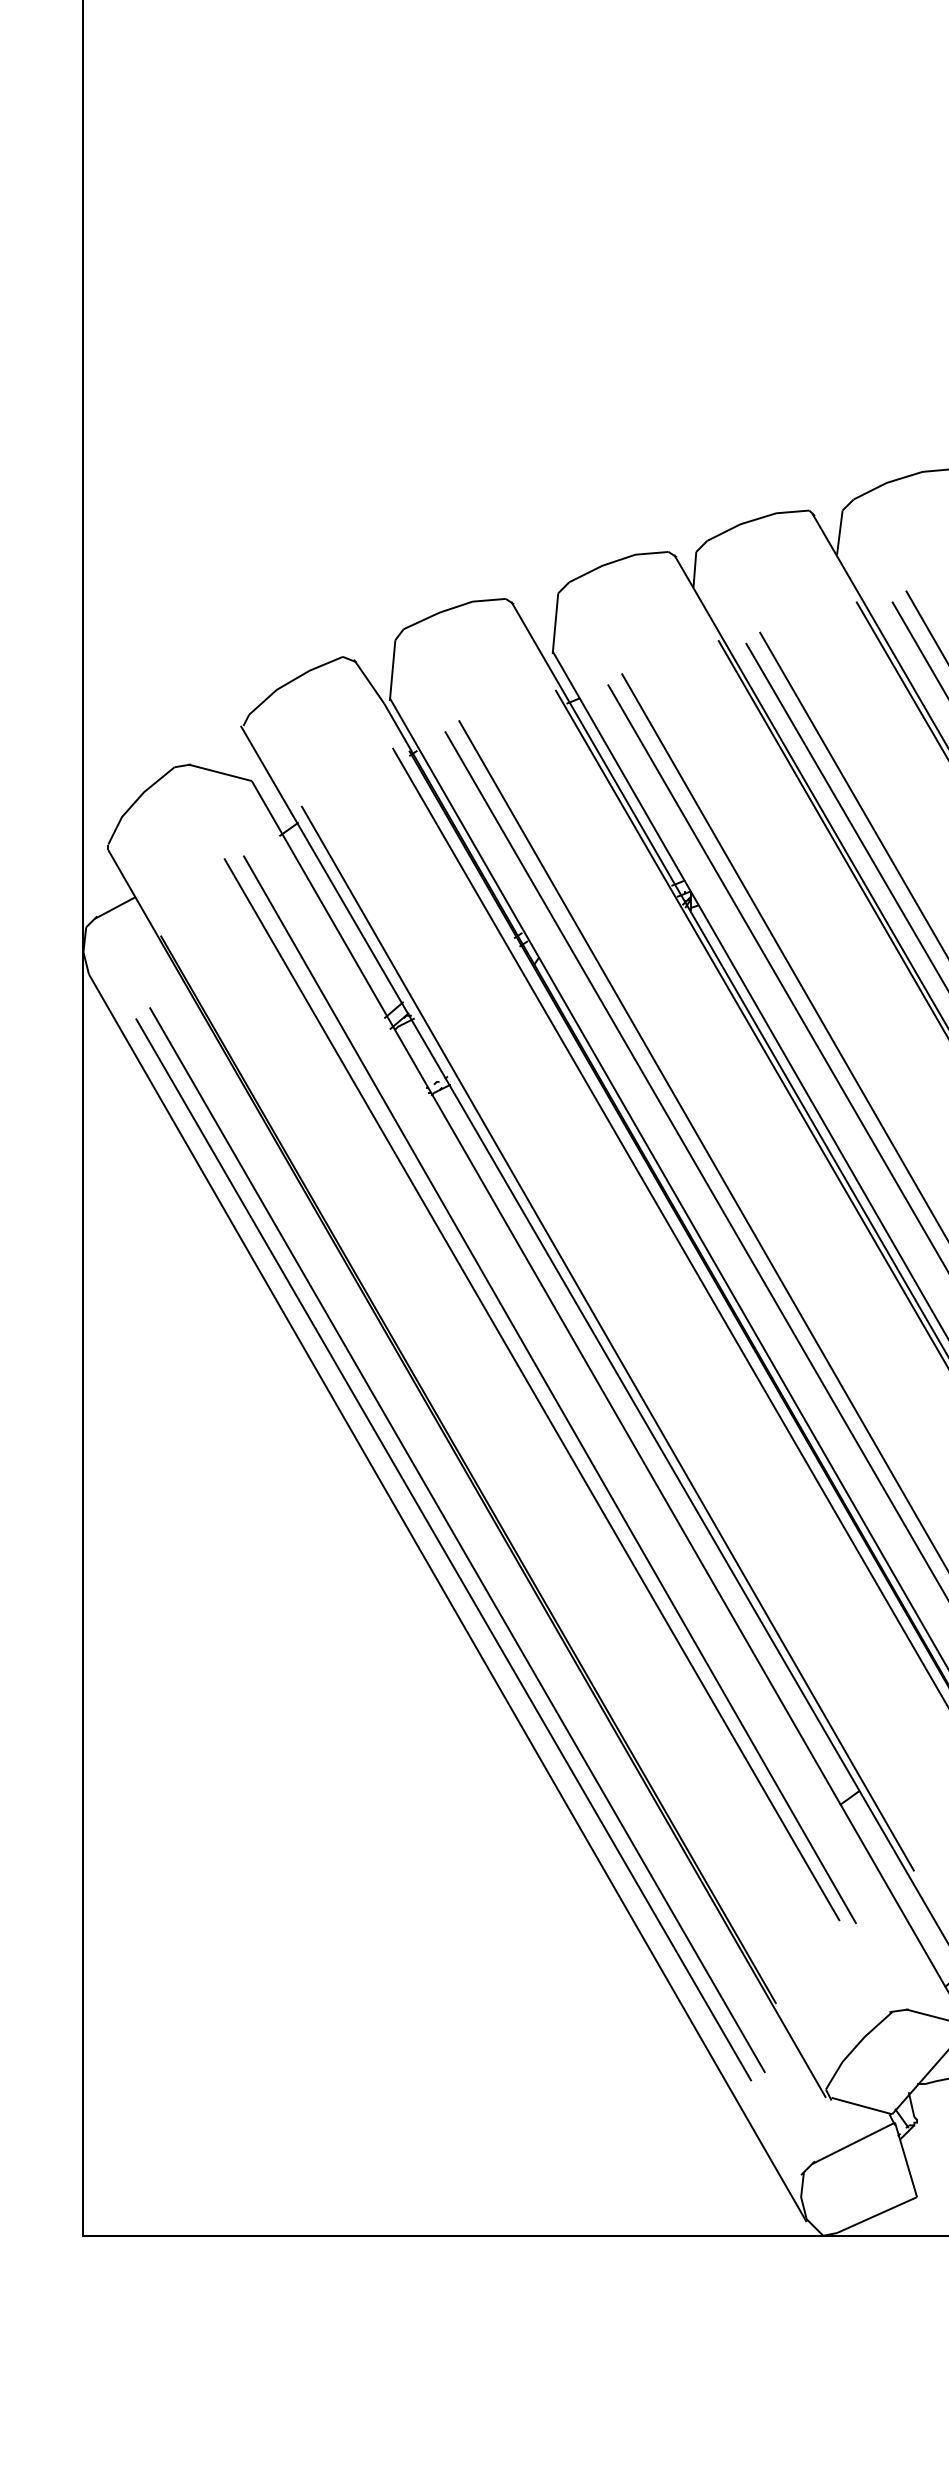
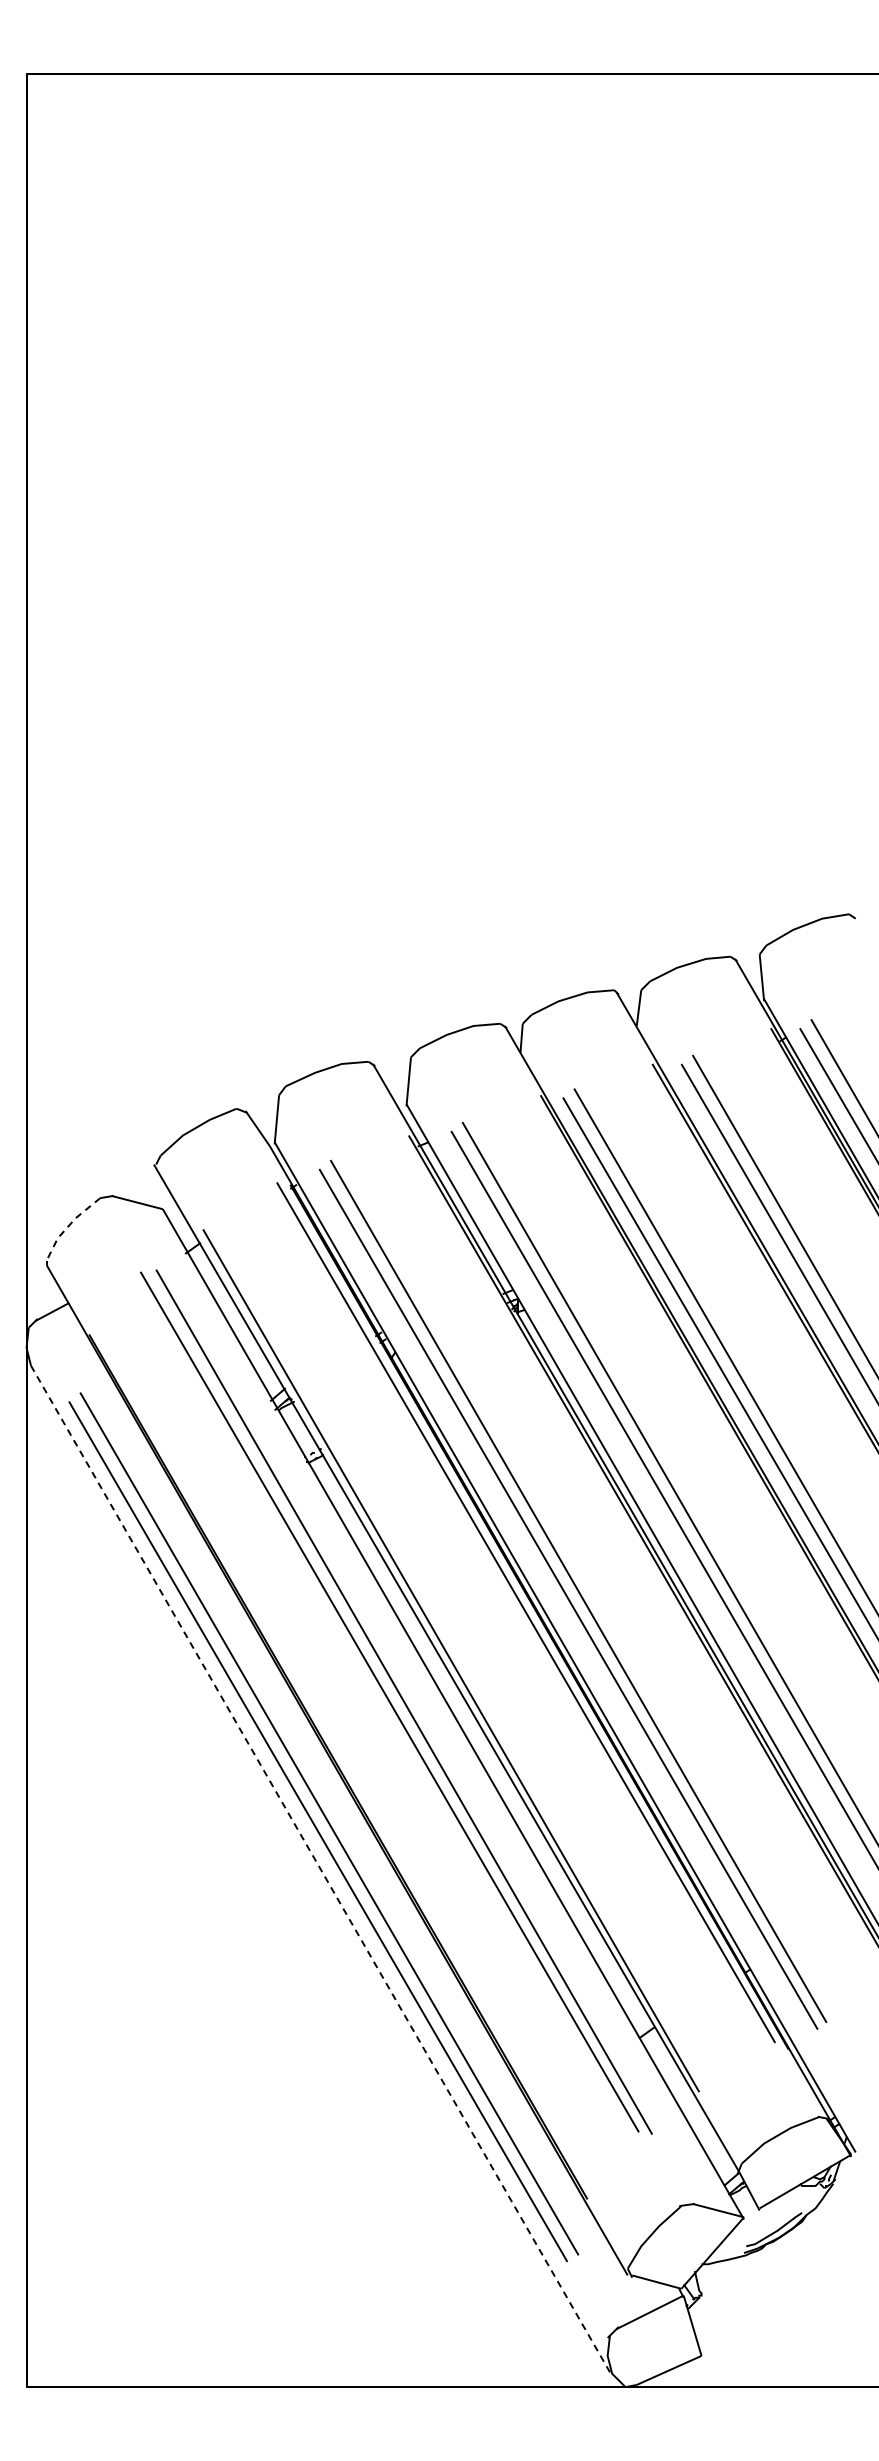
line: (136, 801) -> (69, 1225), solid -> dashed
line: (447, 1597) -> (321, 1870), solid -> dashed

